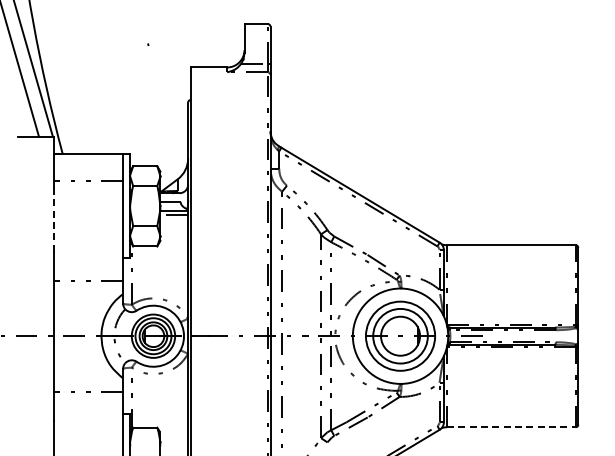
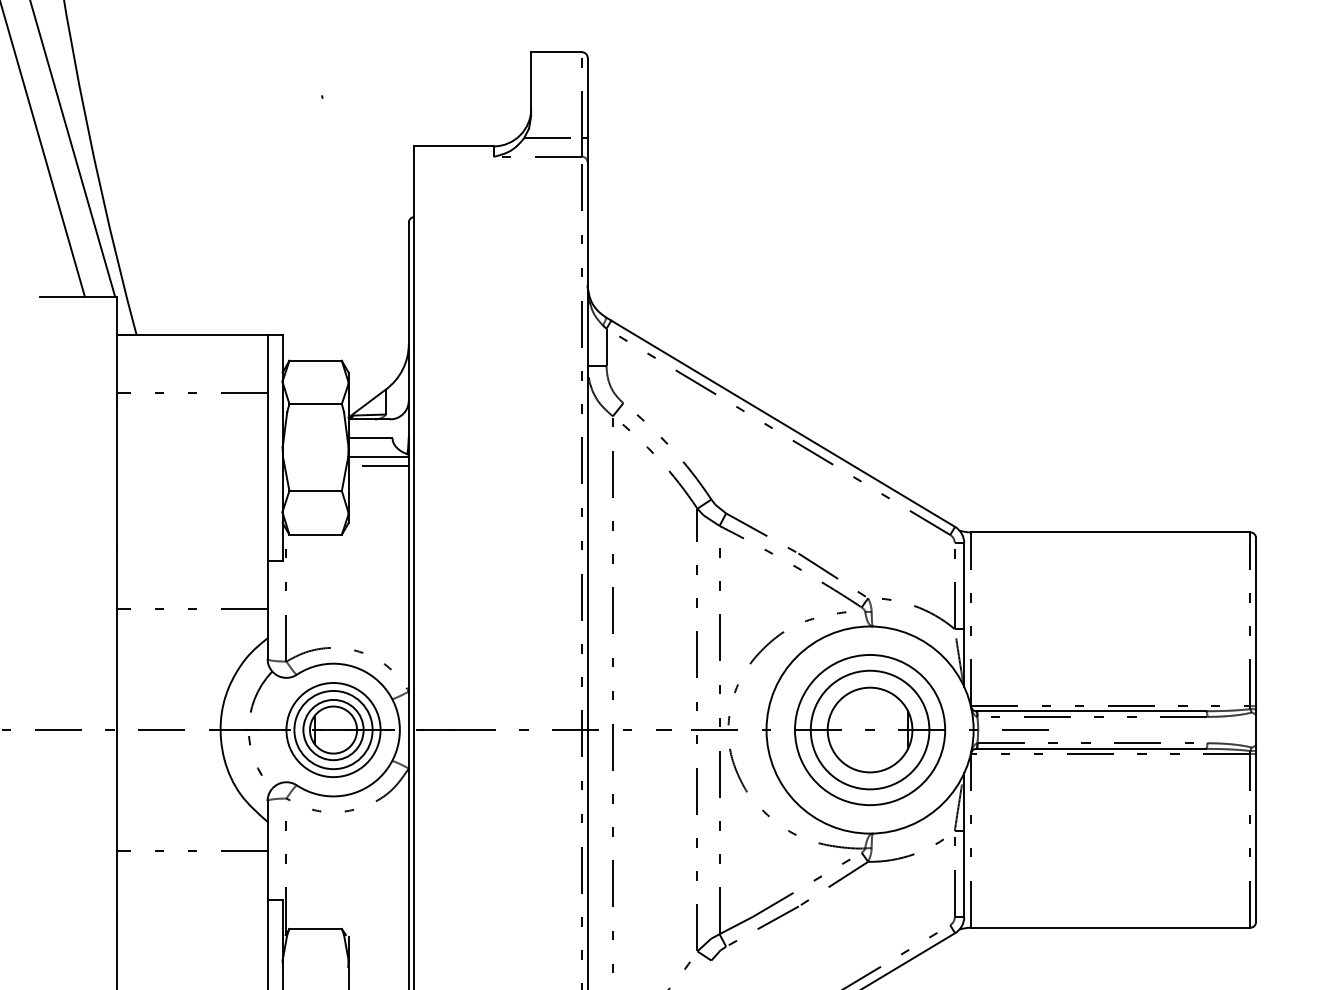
line: (53, 219) -> (116, 476), dashed -> solid
line: (511, 427) -> (1111, 928), dashed -> solid

